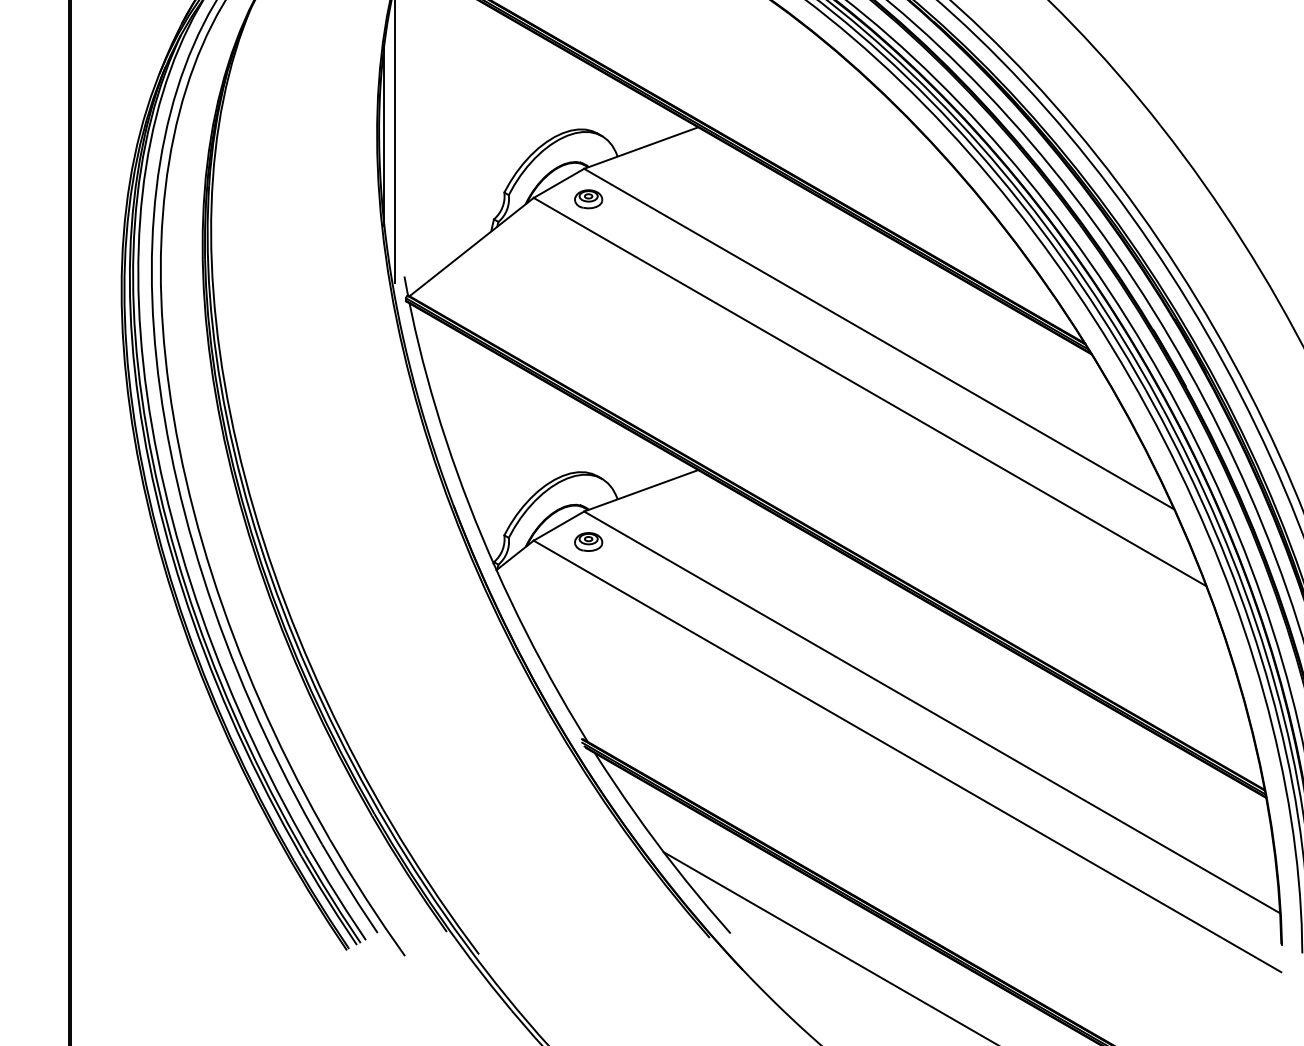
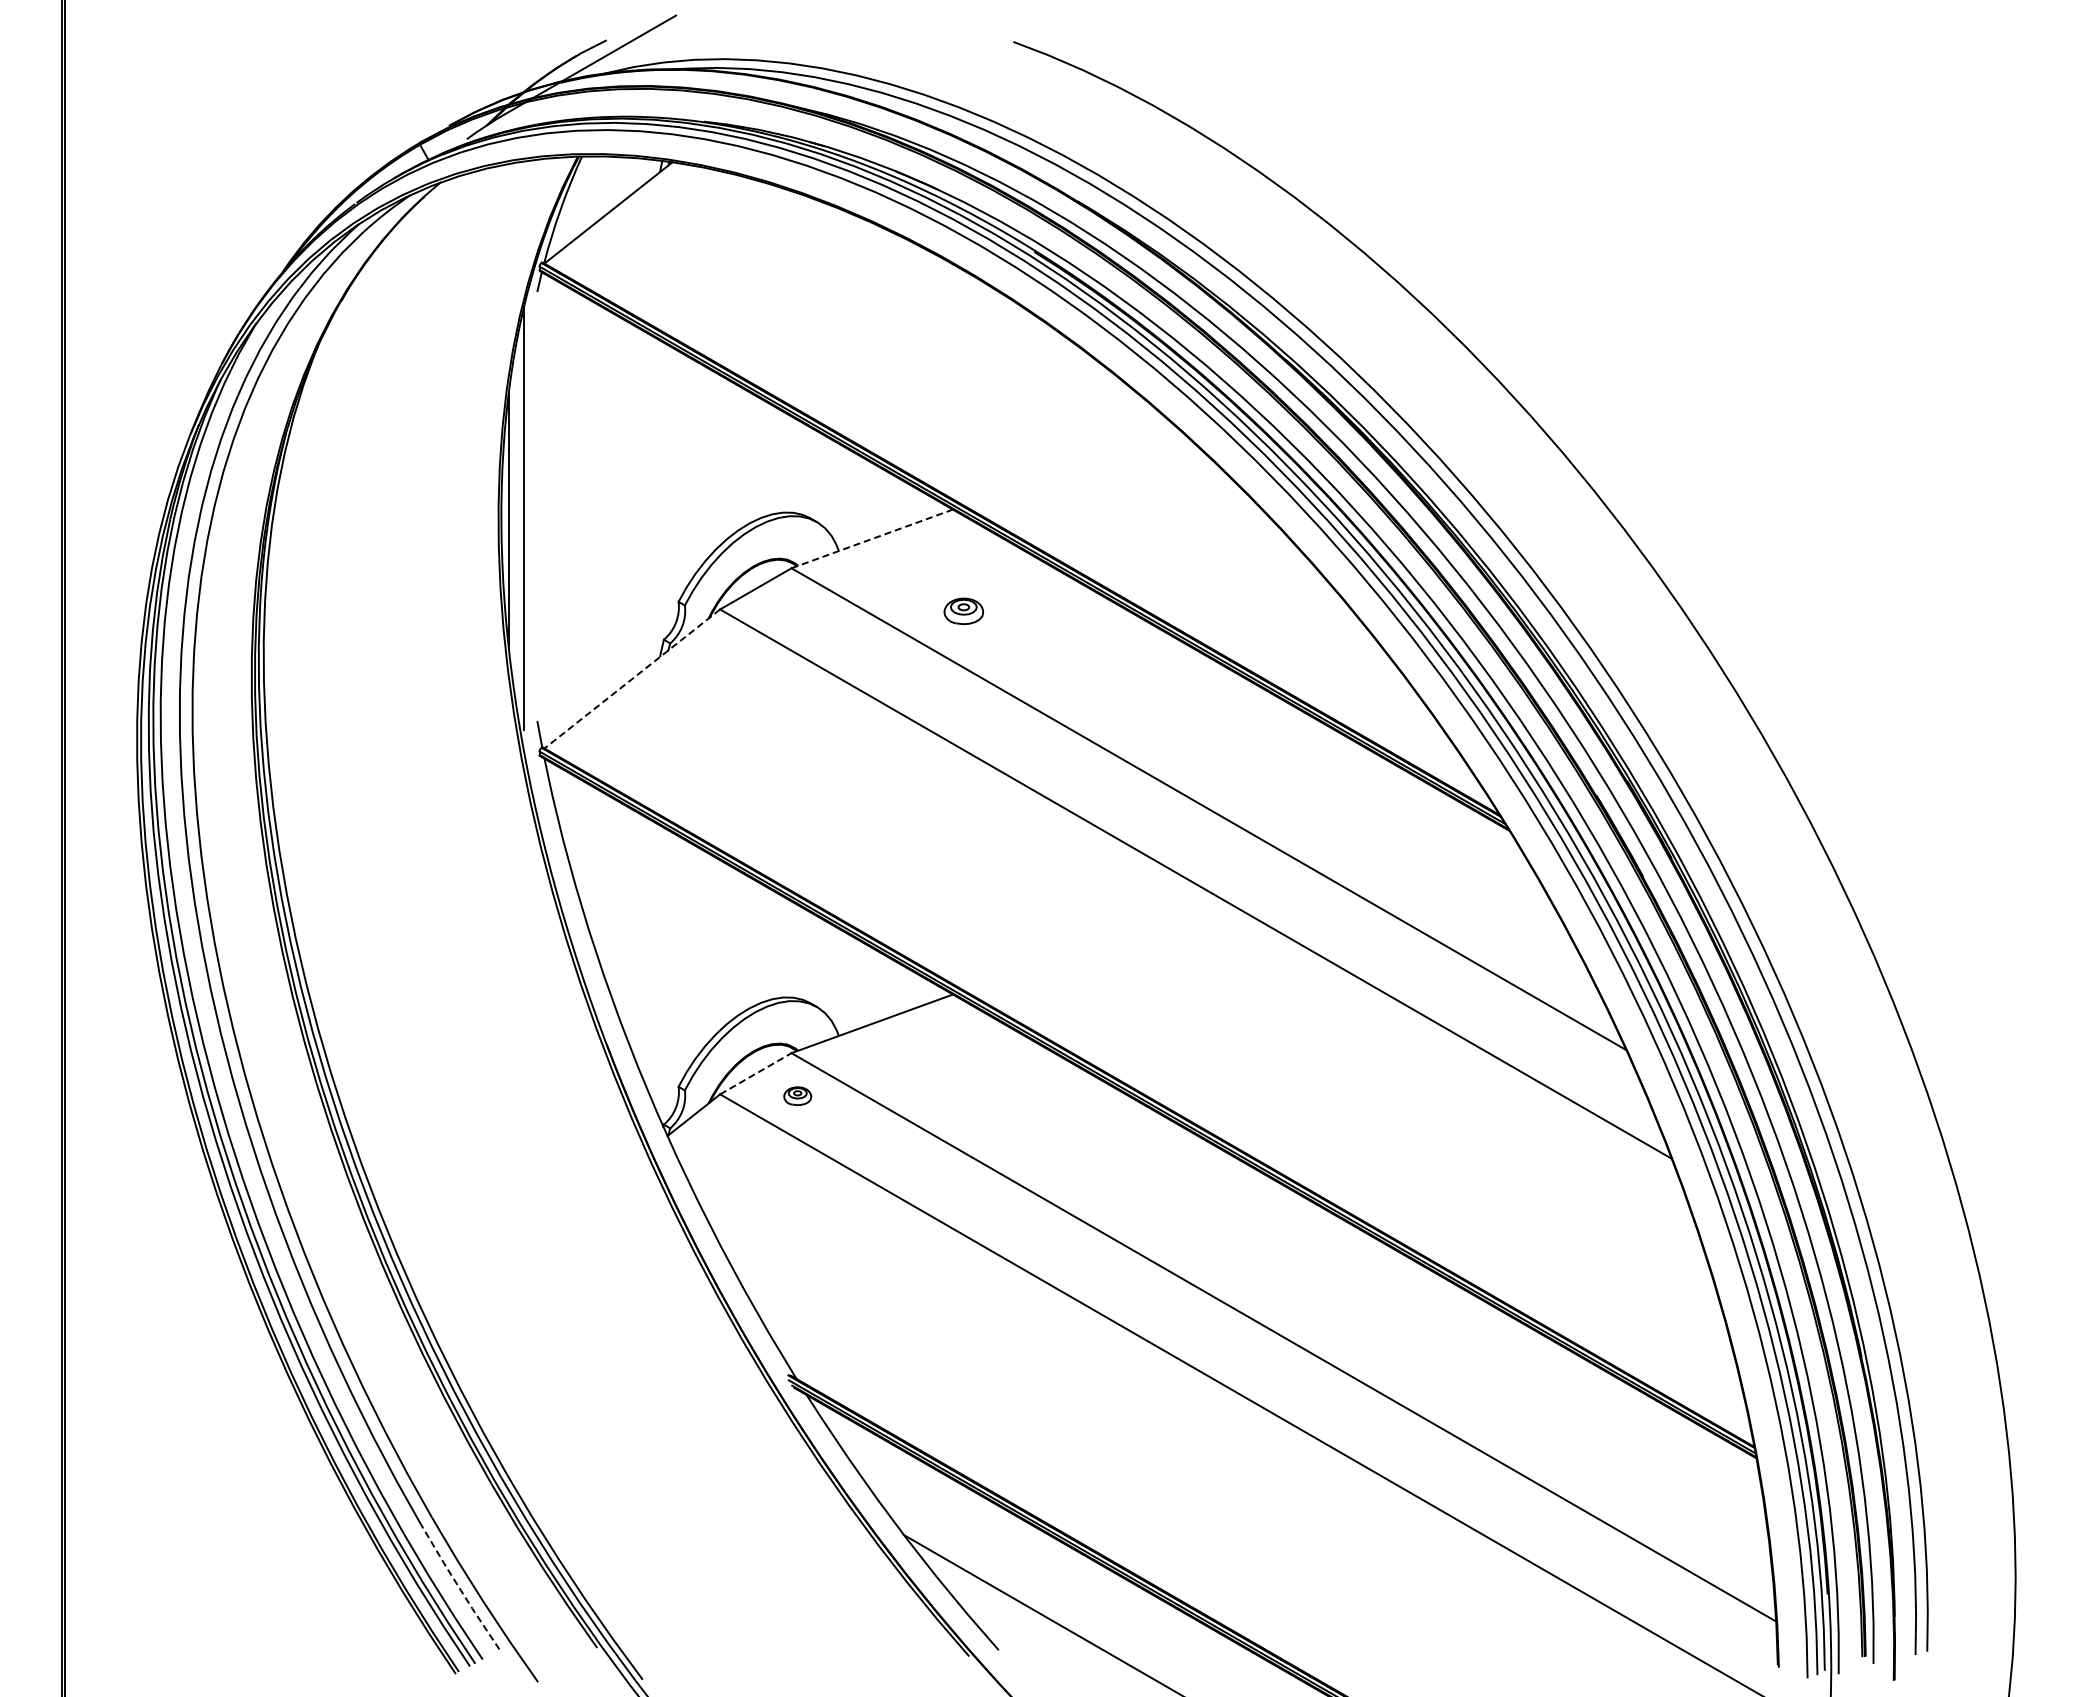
line: (641, 147) -> (872, 538), solid -> dashed
part: (588, 199) -> (963, 611), moved
line: (471, 247) -> (631, 679), solid -> dashed
line: (559, 525) -> (756, 1073), solid -> dashed
part: (588, 541) -> (797, 1095), size x0.7
line: (349, 889) -> (459, 1587), solid -> dashed

